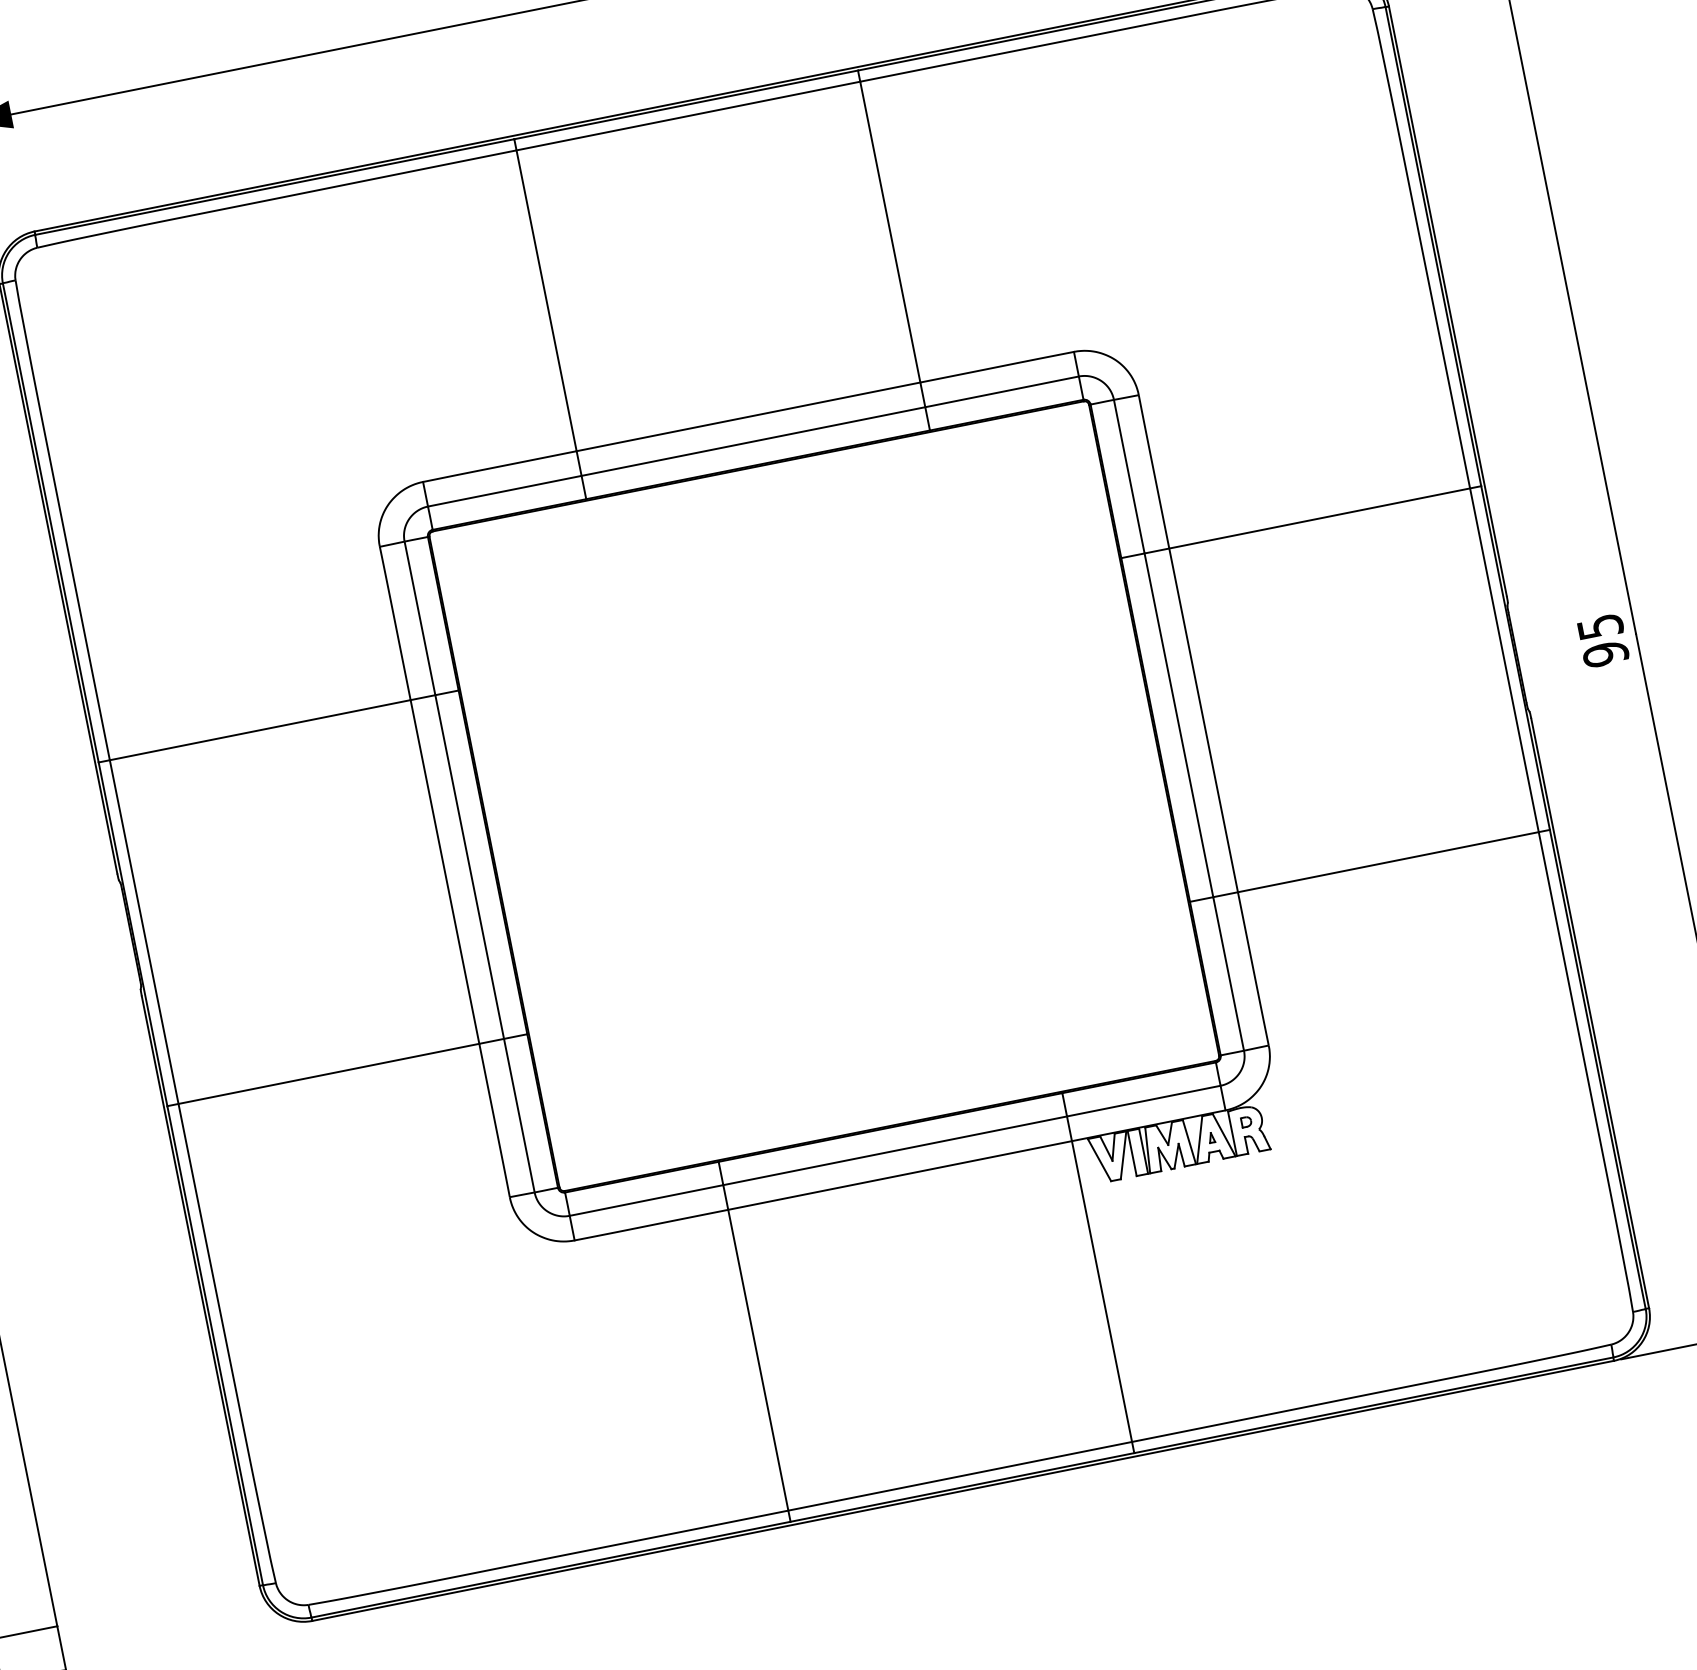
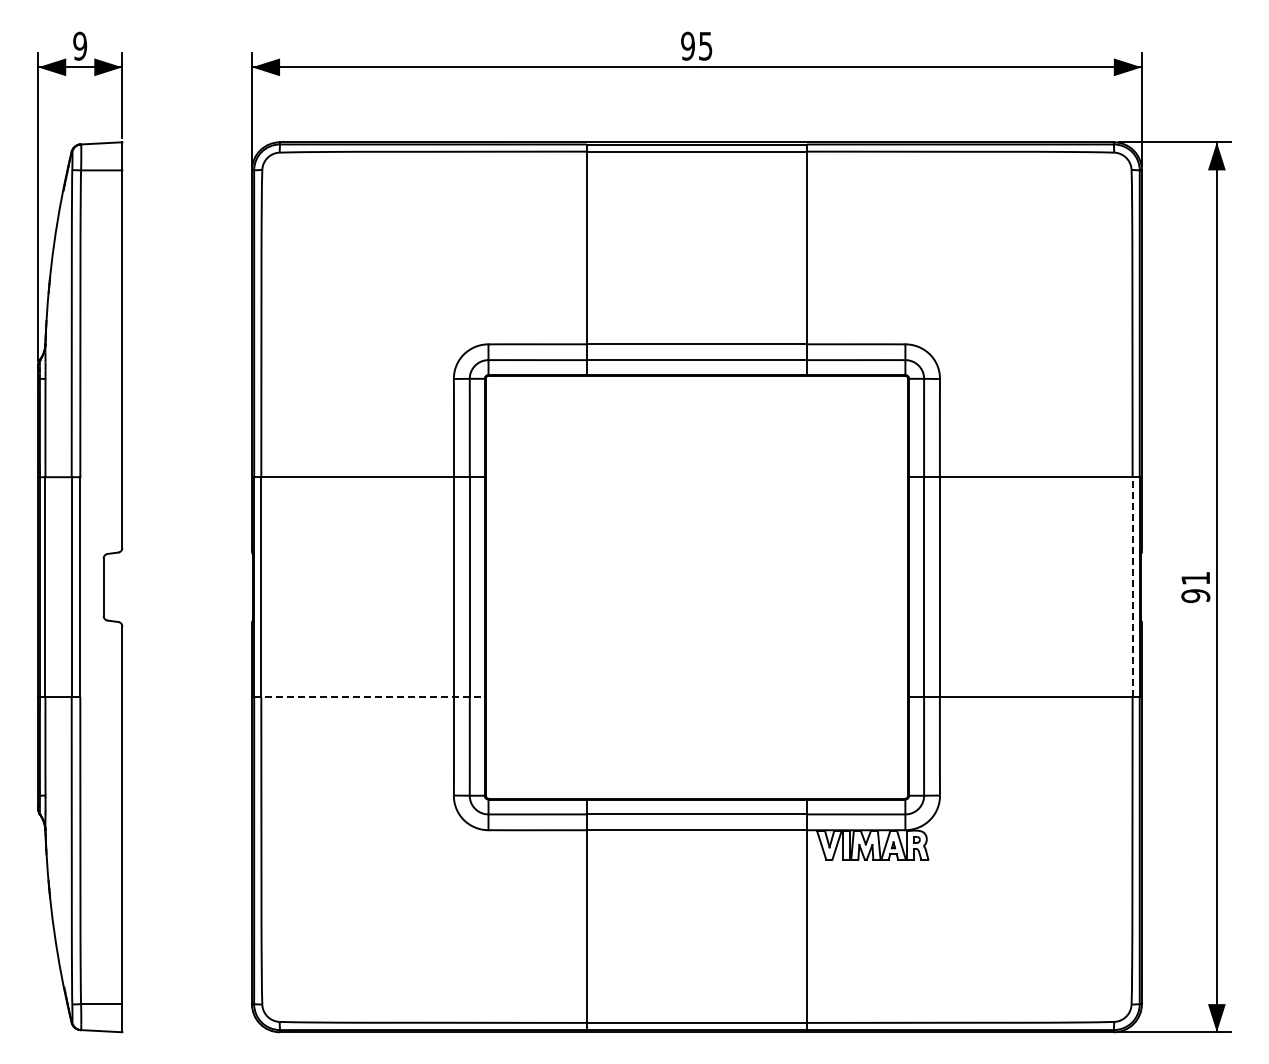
text: (1599, 626) -> (1195, 578), 95 -> 91
line: (1504, 659) -> (1132, 586), solid -> dashed
line: (347, 1070) -> (369, 697), solid -> dashed

